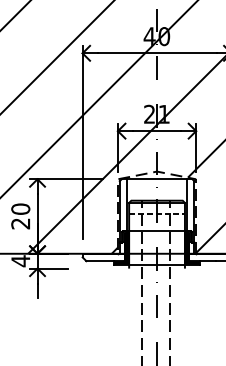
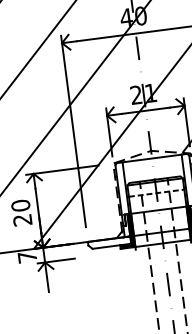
text: (20, 261) -> (27, 257), 4 -> 7

